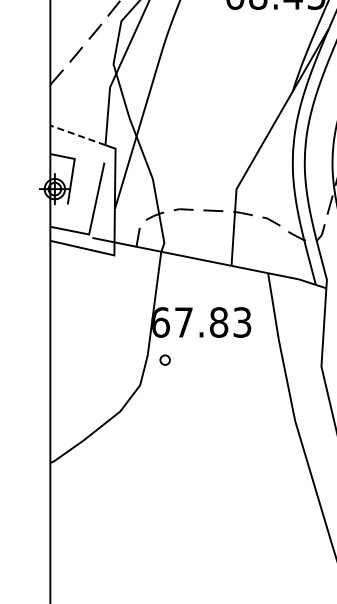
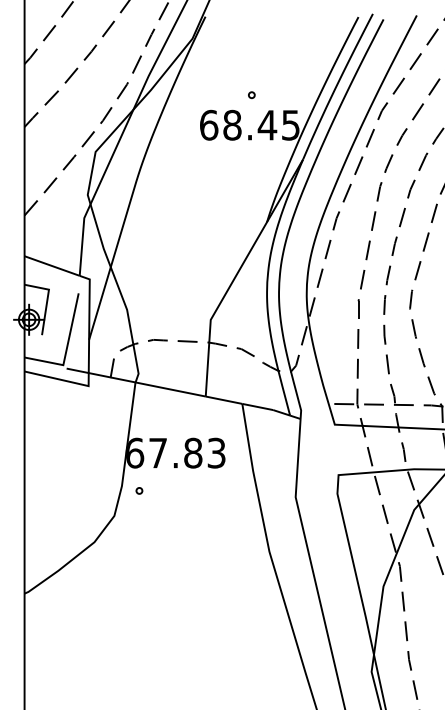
line: (77, 134) -> (51, 265), dashed -> solid
part: (165, 359) -> (139, 490), size x0.62

